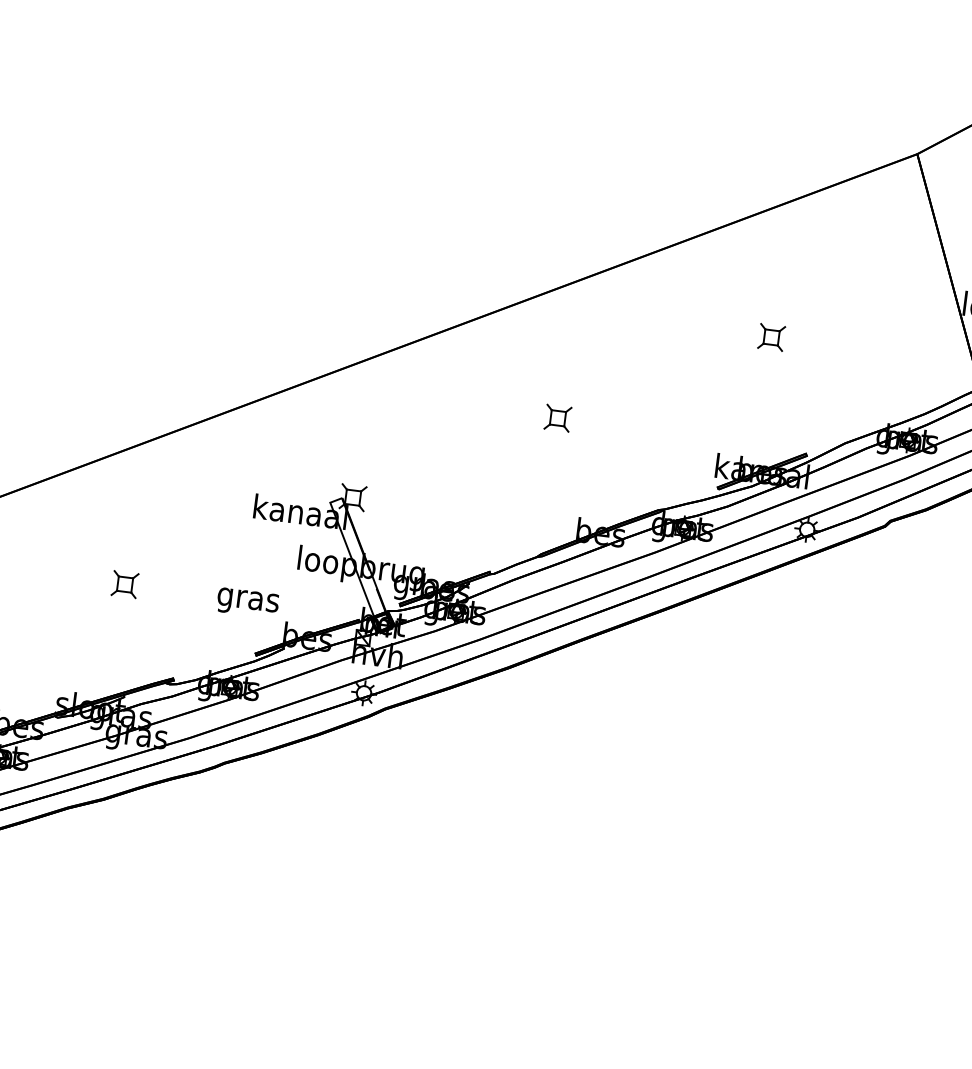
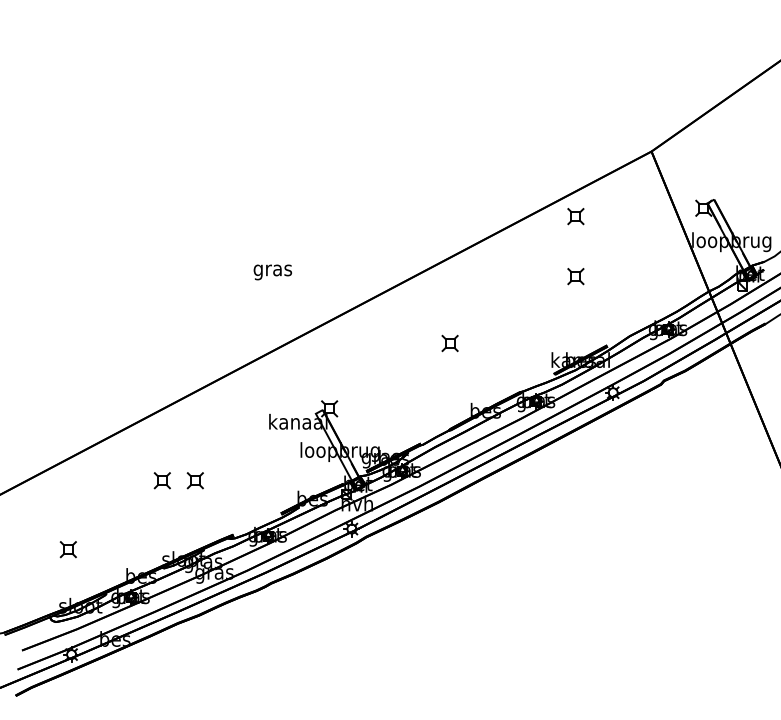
part: (783, 241) -> (575, 216), added
part: (71, 577) -> (161, 480), added
text: (247, 603) -> (272, 272), moved

